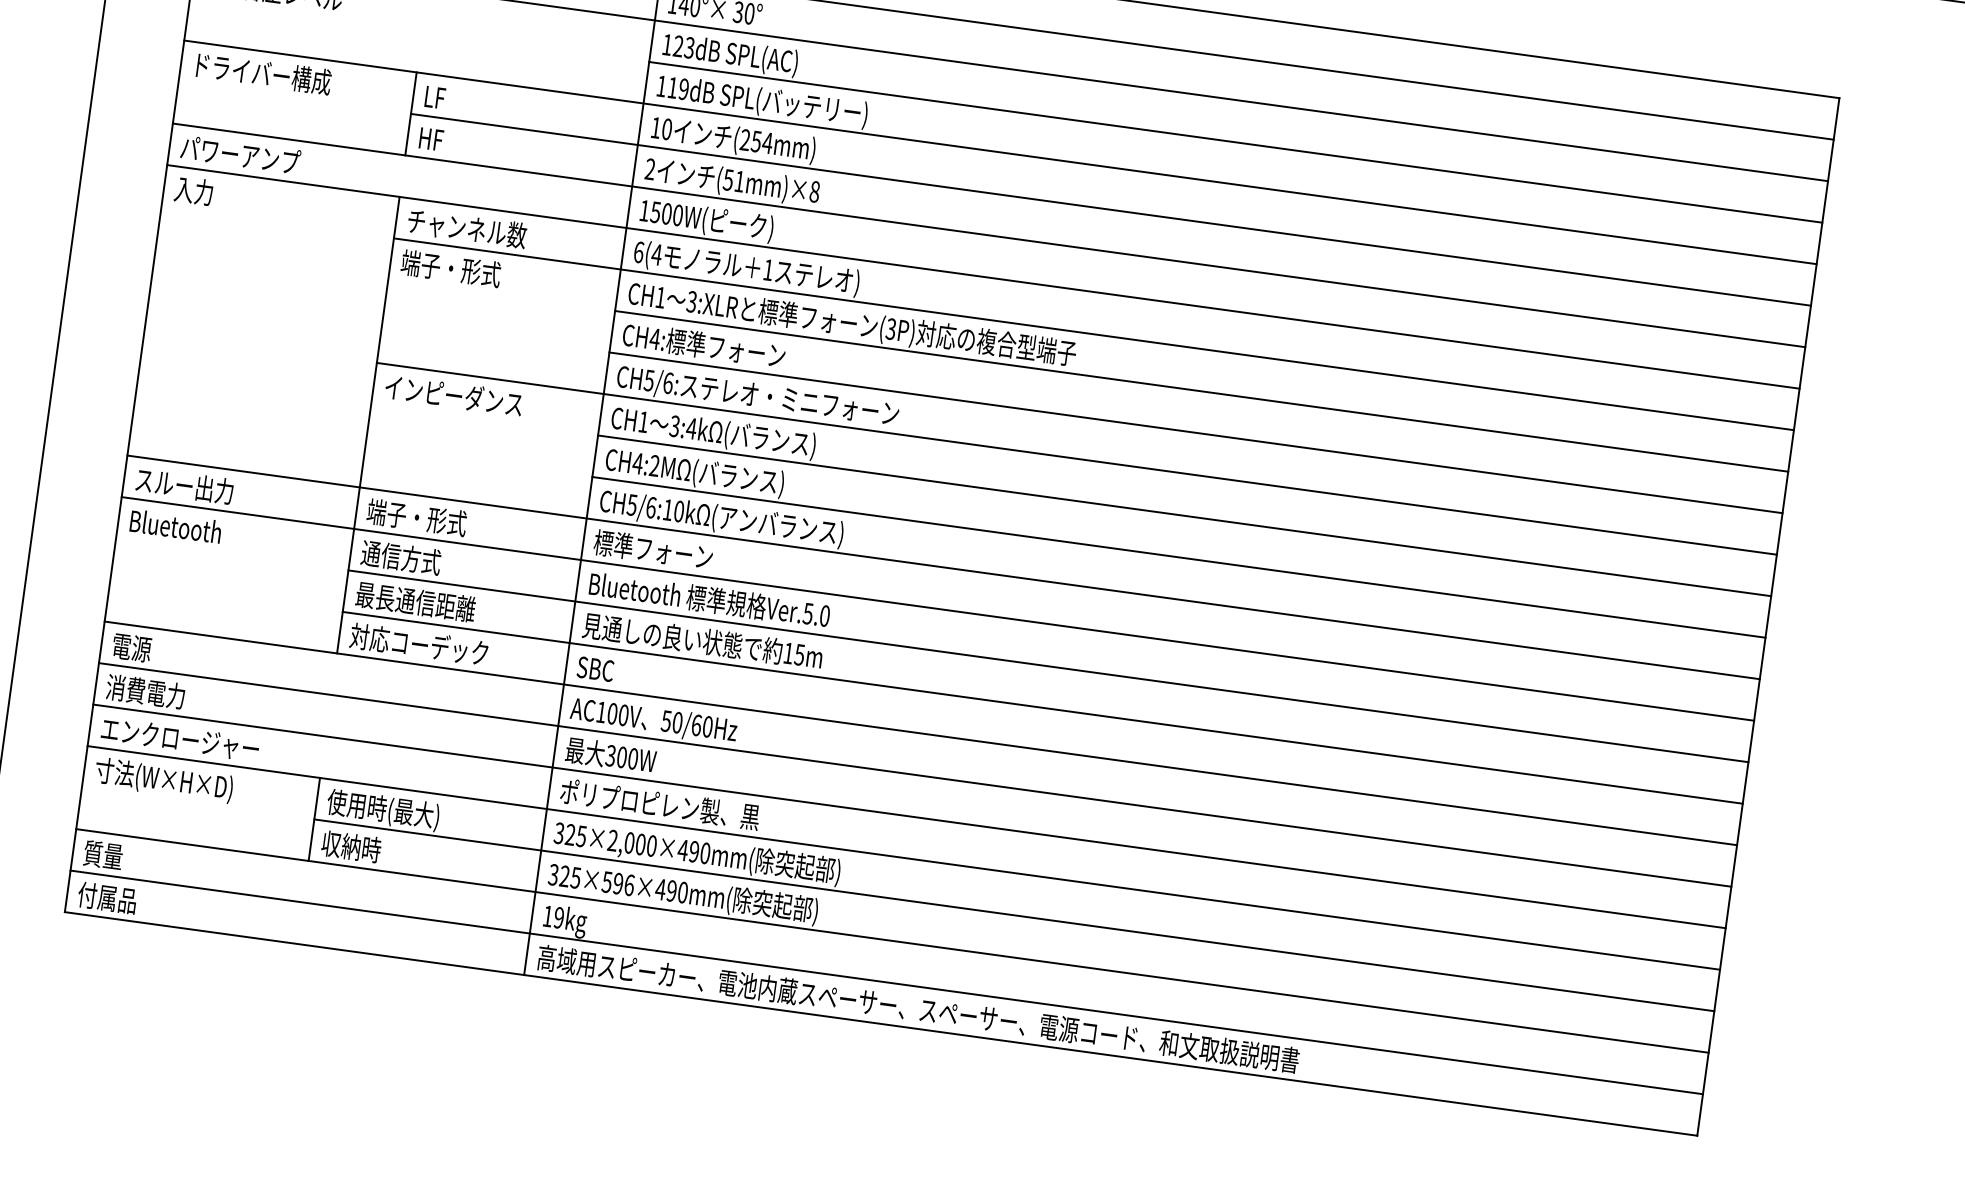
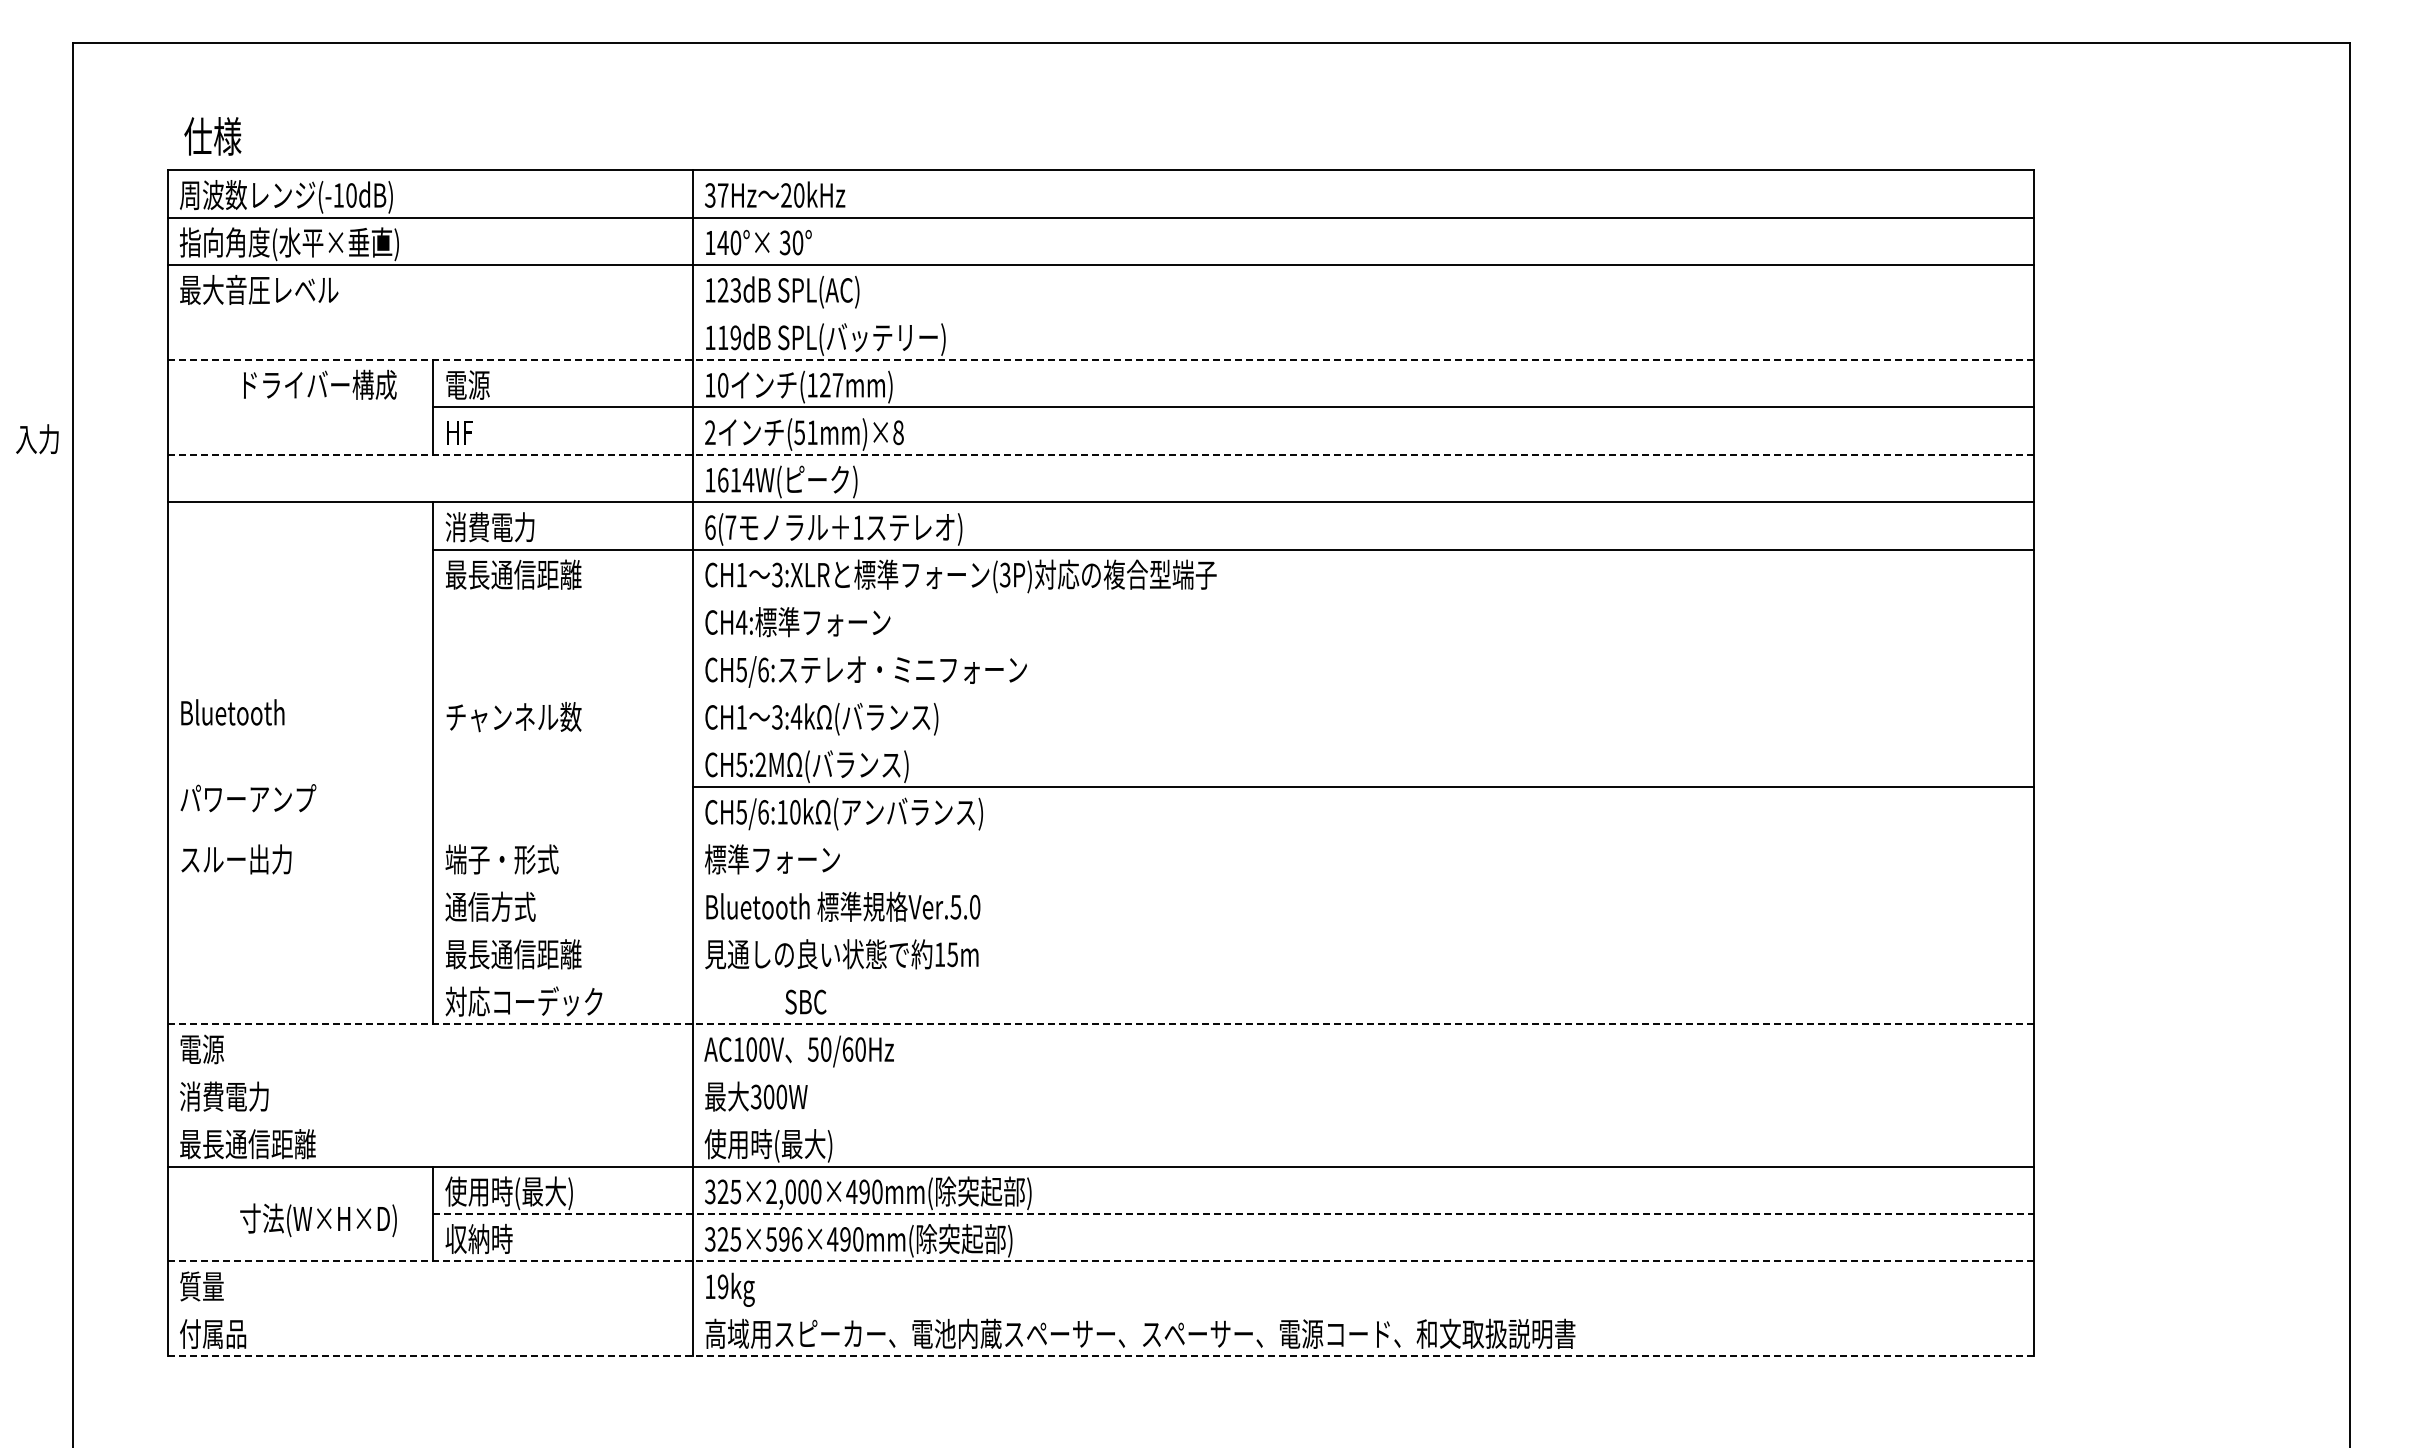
text: (264, 73) -> (320, 384), moved
text: (443, 98) -> (467, 384), LF -> 電源
text: (756, 140) -> (825, 384), (254mm) -> (127mm)
line: (1235, 142) -> (1362, 312), removed
line: (1001, 152) -> (1101, 359), solid -> dashed
text: (240, 154) -> (248, 798), moved
text: (193, 191) -> (37, 439), moved
text: (666, 213) -> (735, 479), 1500W( -> 1614W(
text: (466, 228) -> (513, 527), チャンネル数 -> 消費電力
line: (989, 235) -> (1101, 454), solid -> dashed
text: (656, 254) -> (730, 527), 6(4 -> 6(7
text: (461, 269) -> (513, 574), 端子・形式 -> 最長通信距離
line: (1200, 391) -> (1362, 597), removed
text: (453, 395) -> (524, 716), インピーダンス -> チャンネル数
line: (1195, 432) -> (1362, 644), removed
line: (1076, 459) -> (1233, 692), removed
text: (637, 464) -> (741, 765), CH4:2M -> CH5:2M
line: (1183, 515) -> (1362, 739), removed
text: (175, 526) -> (232, 712), moved
line: (943, 567) -> (1100, 834), removed
line: (937, 608) -> (1100, 881), removed
line: (1048, 666) -> (1233, 929), removed
text: (595, 668) -> (805, 1001), moved
line: (1042, 707) -> (1233, 976), removed
line: (921, 733) -> (1101, 1024), solid -> dashed
text: (180, 739) -> (270, 1144), エンクロージャー -> 最長通信距離
line: (914, 774) -> (1100, 1071), removed
text: (163, 780) -> (318, 1220), moved
text: (659, 805) -> (818, 1145), ポリプロピレン製、黒 -> 使用時(最大)
line: (909, 816) -> (1100, 1119), removed
line: (1015, 915) -> (1234, 1213), solid -> dashed
line: (893, 941) -> (1101, 1261), solid -> dashed
line: (886, 982) -> (1100, 1308), removed
line: (881, 1024) -> (1101, 1356), solid -> dashed

